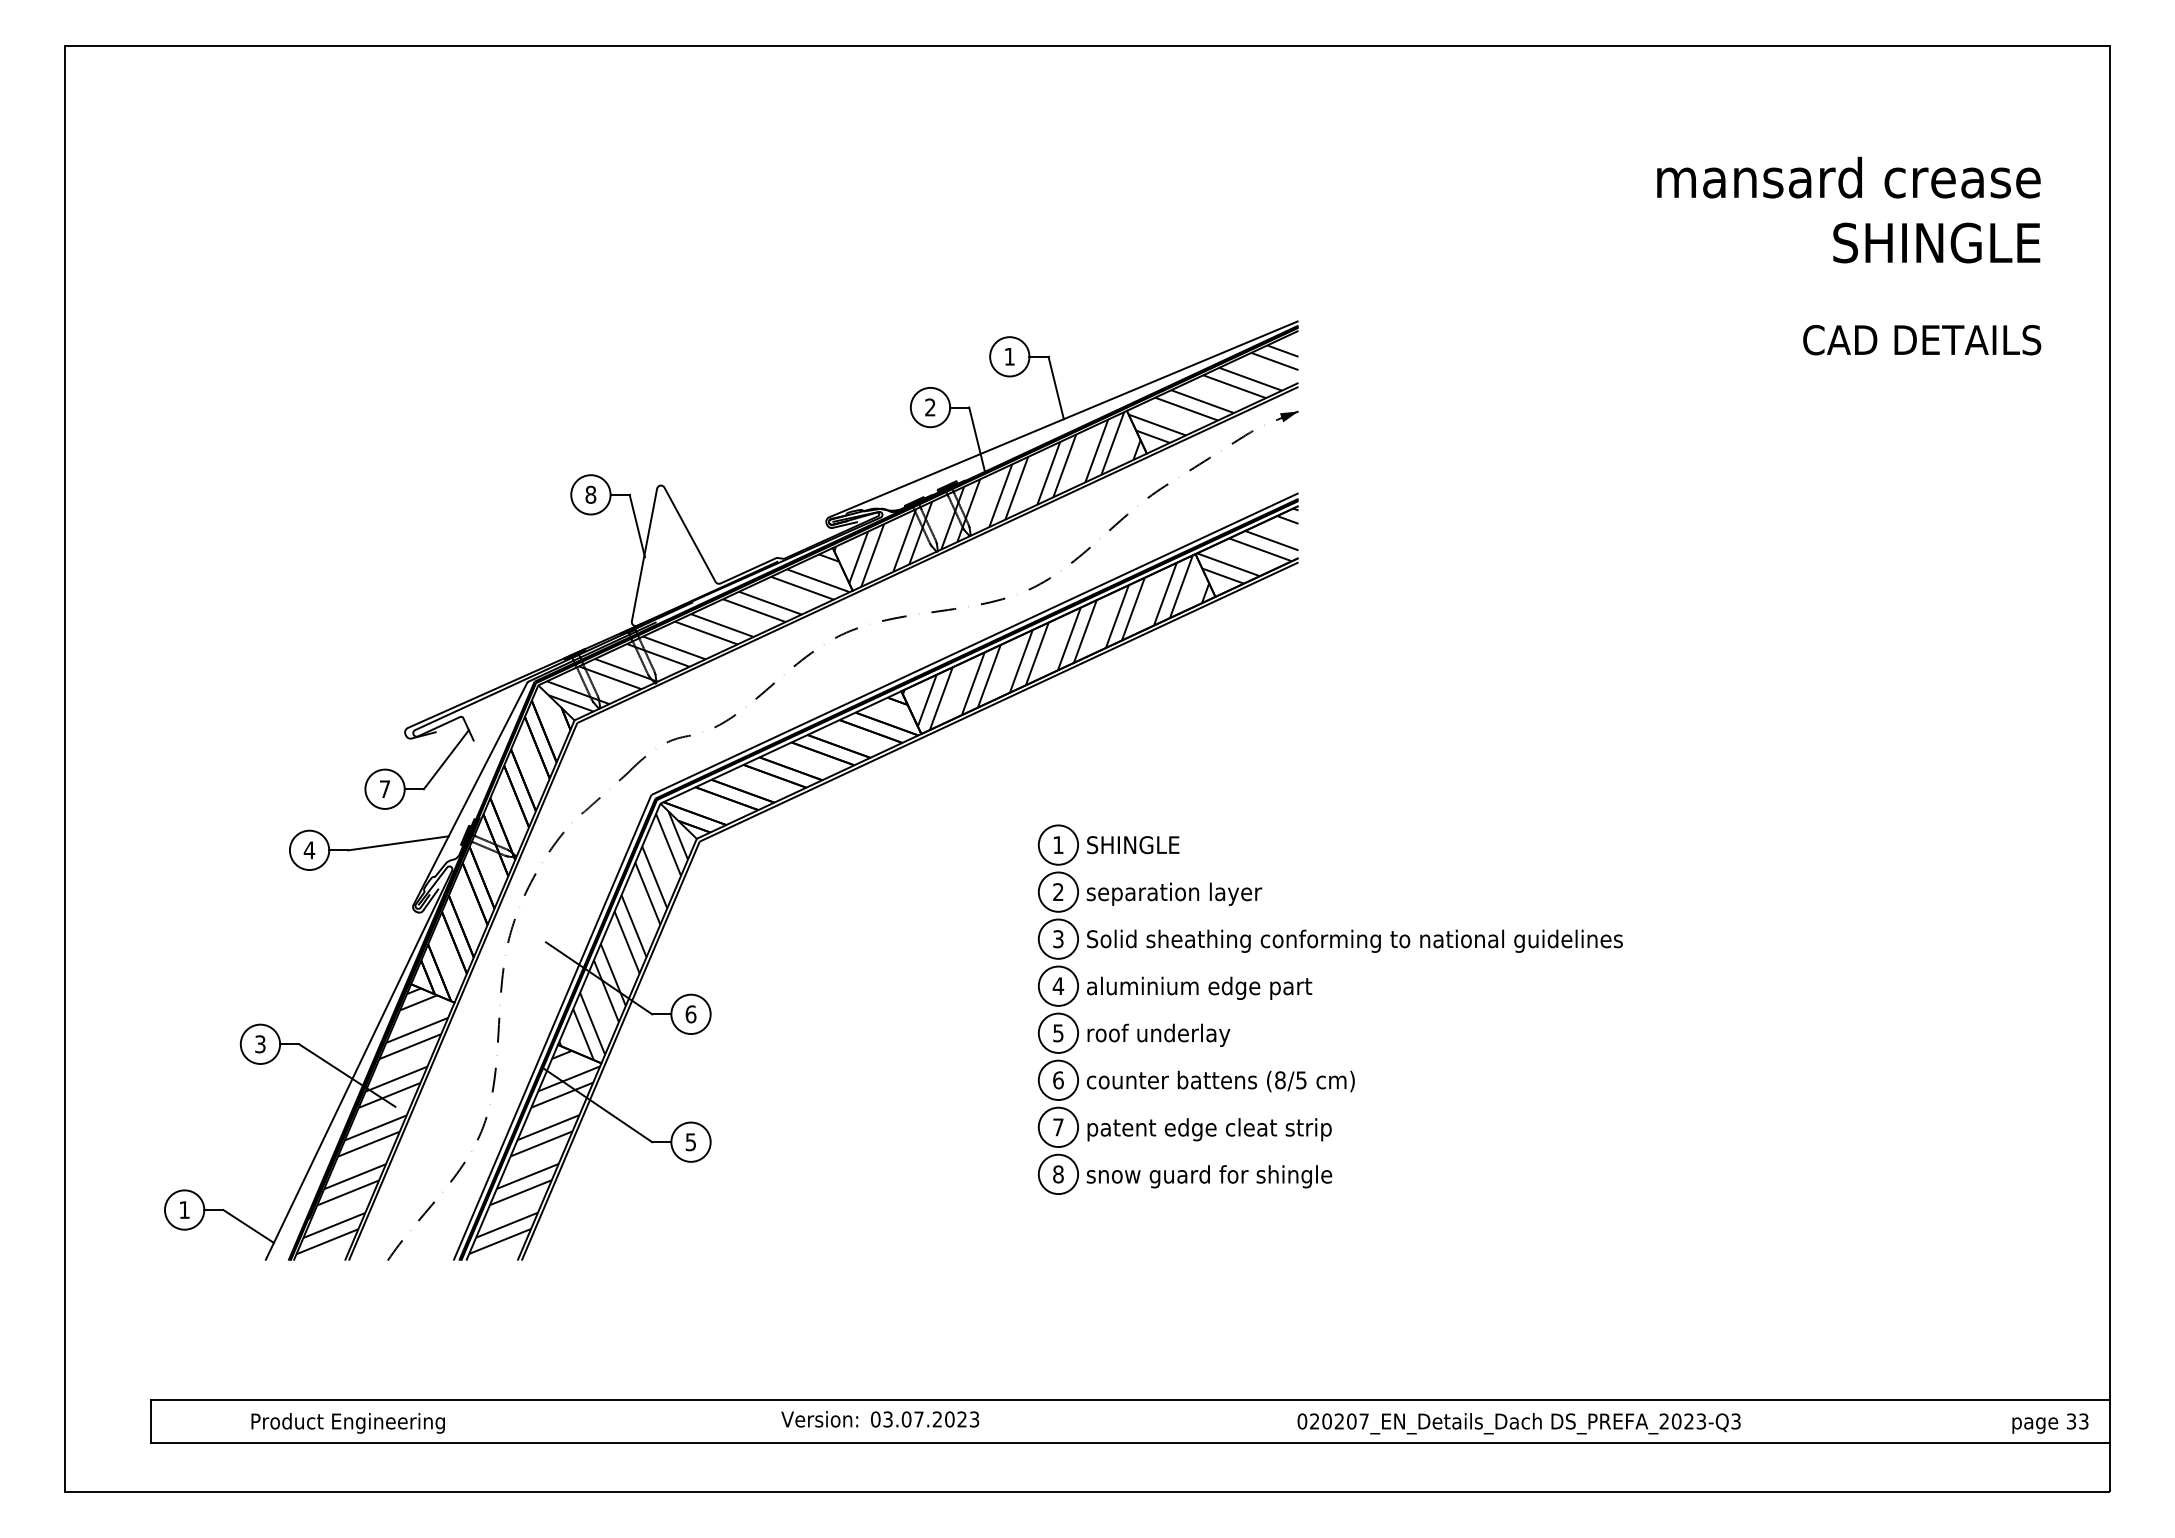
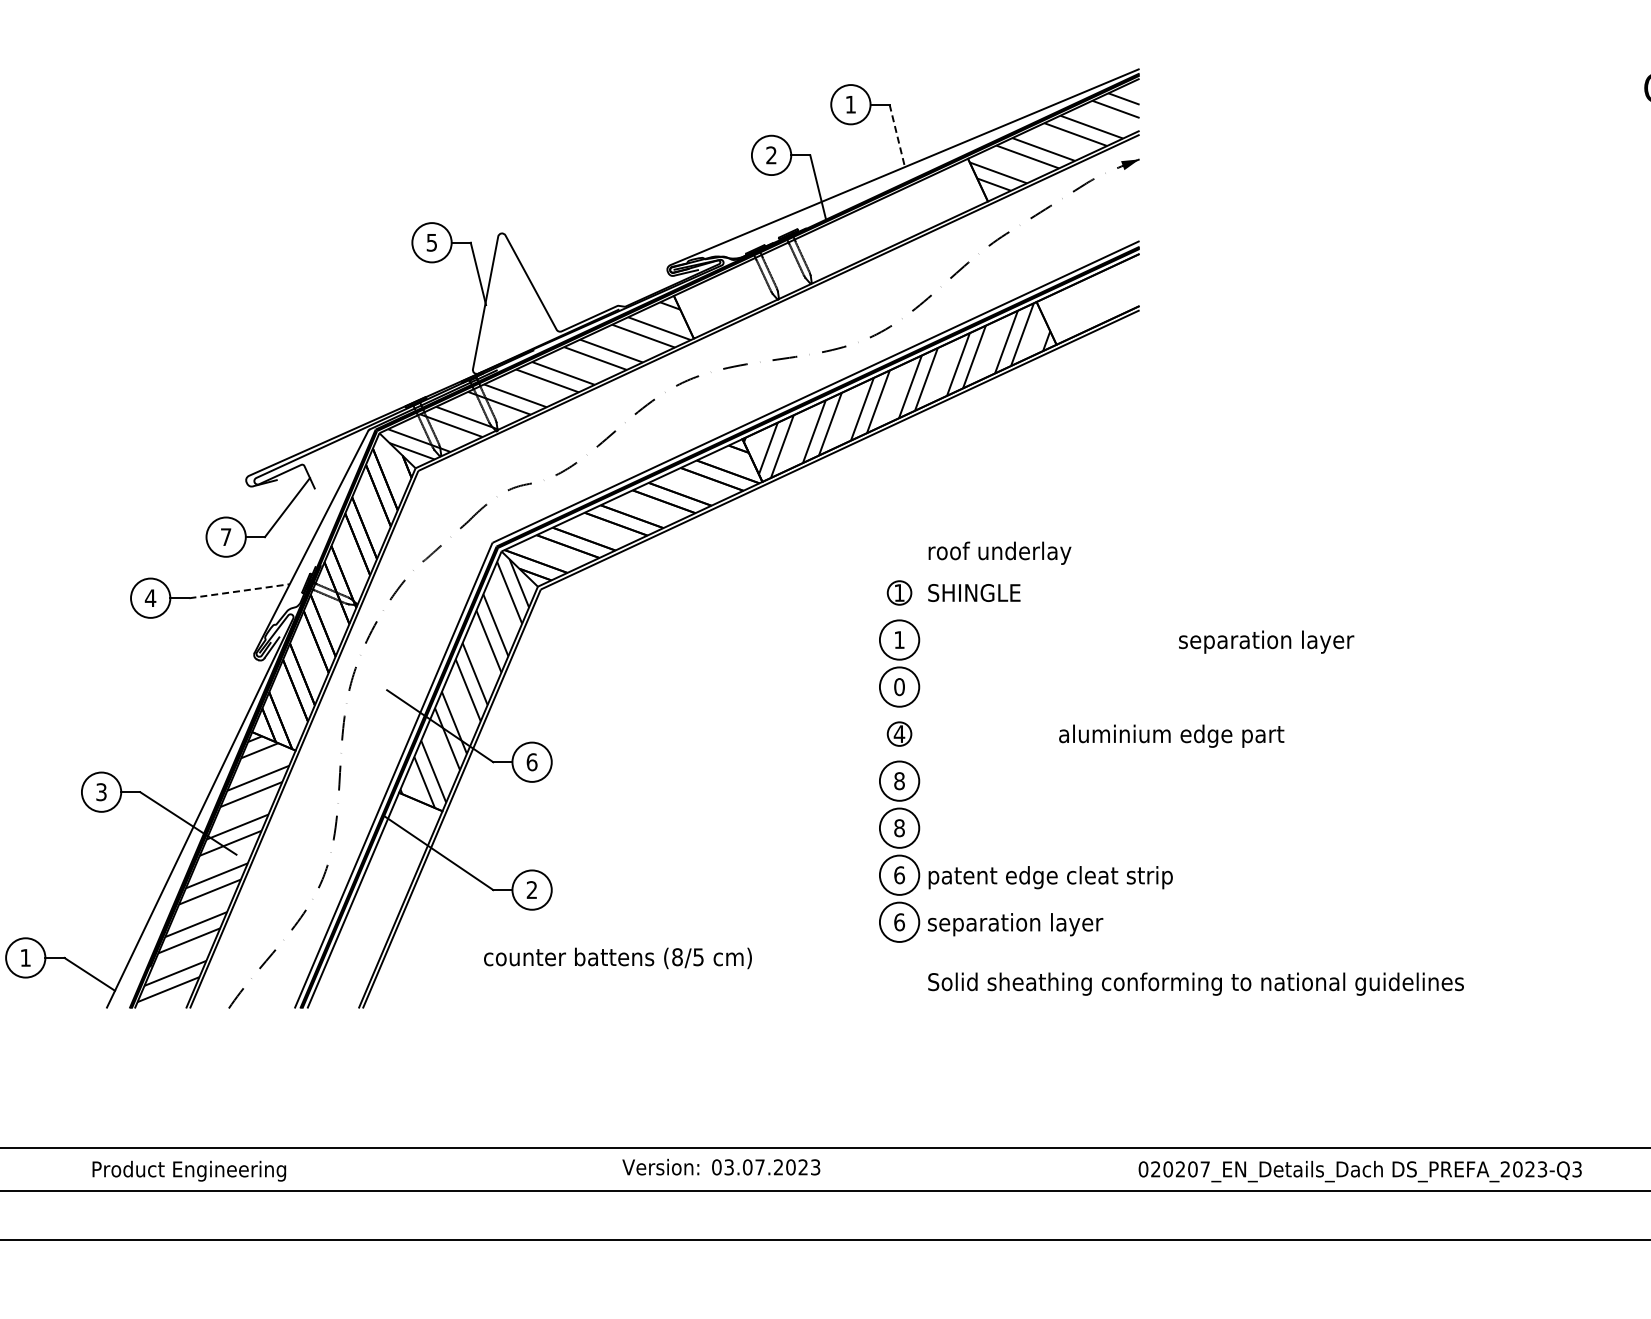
line: (1056, 388) -> (897, 136), solid -> dashed
text: (590, 494) -> (431, 242), 8 -> 5
hatch: (987, 499) -> (828, 247), removed
hatch: (1247, 545) -> (1088, 293), removed
line: (398, 843) -> (239, 591), solid -> dashed
circle: (1058, 844) -> (899, 592), size x0.6
text: (1058, 891) -> (899, 639), 2 -> 1
text: (1174, 893) -> (1266, 641), moved
text: (1058, 939) -> (899, 687), 3 -> 0
text: (1354, 940) -> (1195, 983), moved
circle: (1058, 985) -> (899, 733), size x0.6
text: (1199, 987) -> (1171, 735), moved
text: (1058, 1033) -> (899, 781), 5 -> 8
text: (1158, 1034) -> (999, 552), moved
text: (1058, 1080) -> (899, 828), 6 -> 8
text: (1220, 1081) -> (617, 958), moved
text: (1058, 1127) -> (899, 875), 7 -> 6
text: (690, 1142) -> (531, 890), 5 -> 2
hatch: (534, 1151) -> (375, 899), removed
text: (1058, 1174) -> (899, 922), 8 -> 6
text: (1215, 1176) -> (1056, 924), snow guard for shingle -> separation layer

